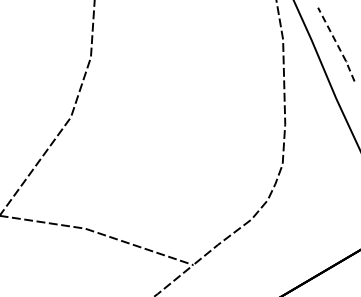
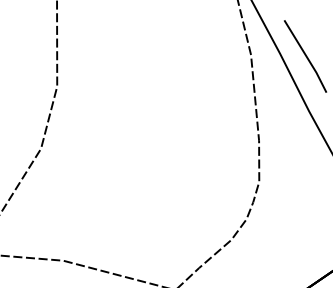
line: (337, 44) -> (306, 56), dashed -> solid

